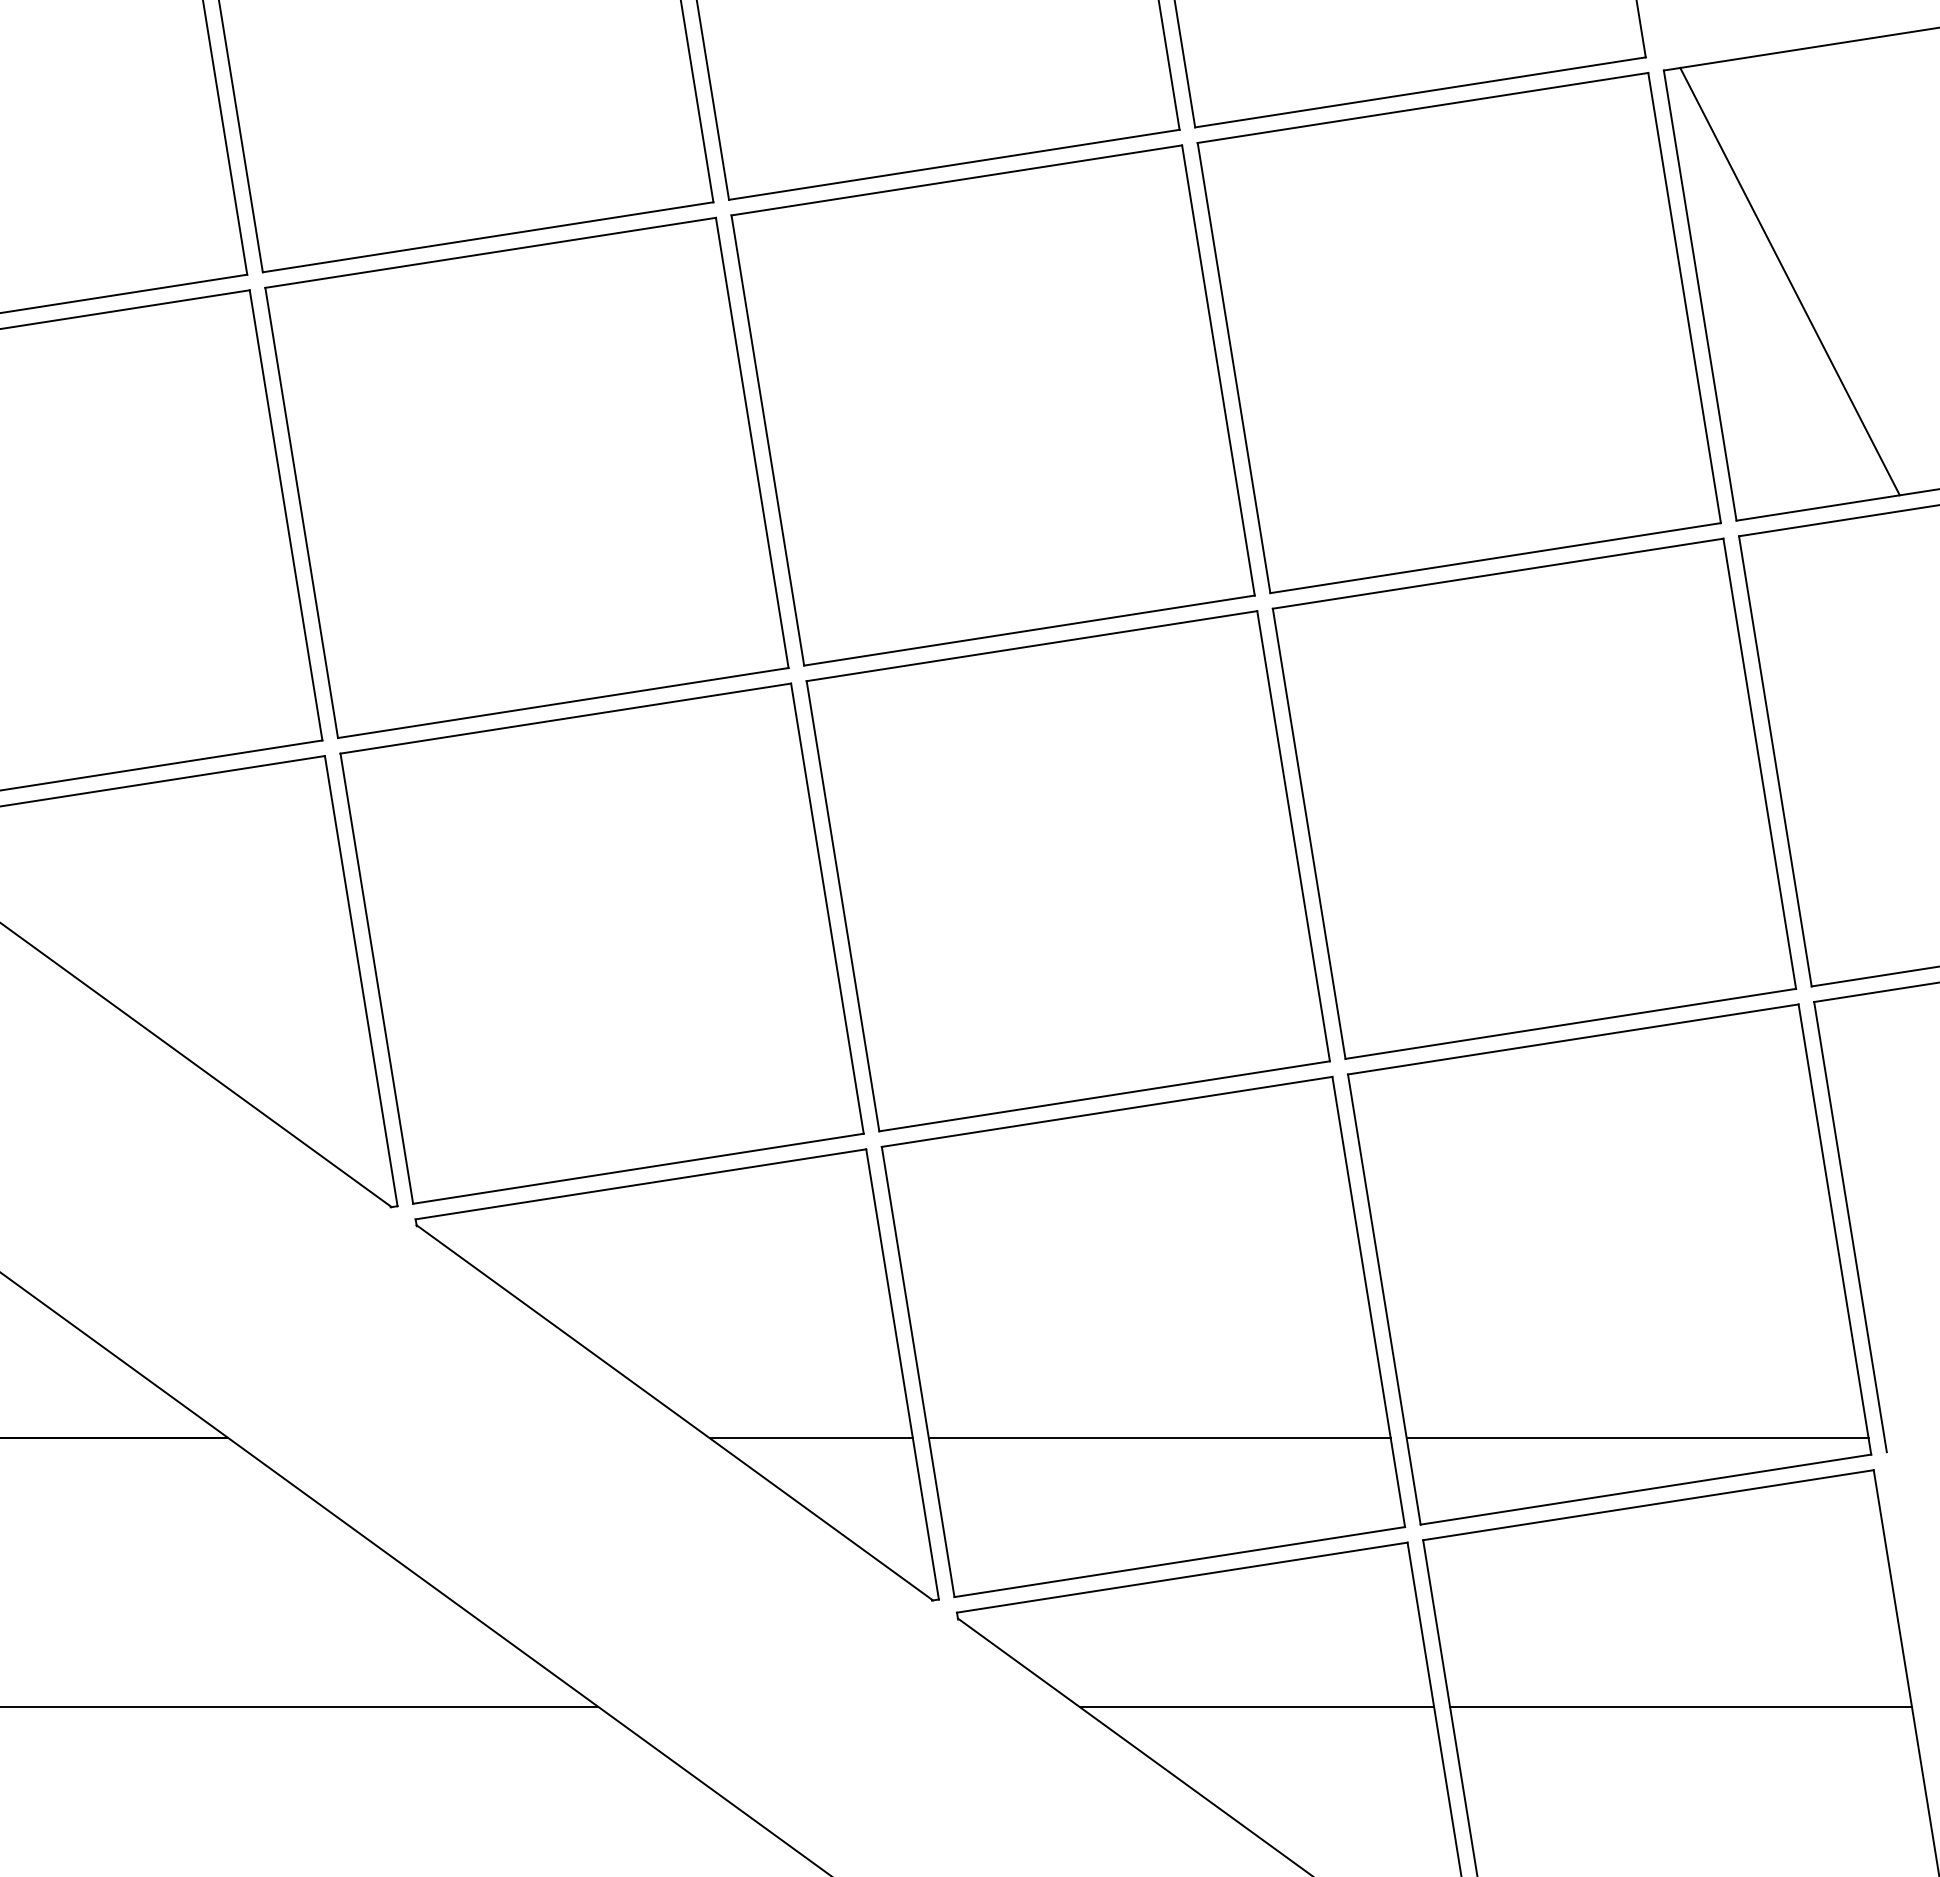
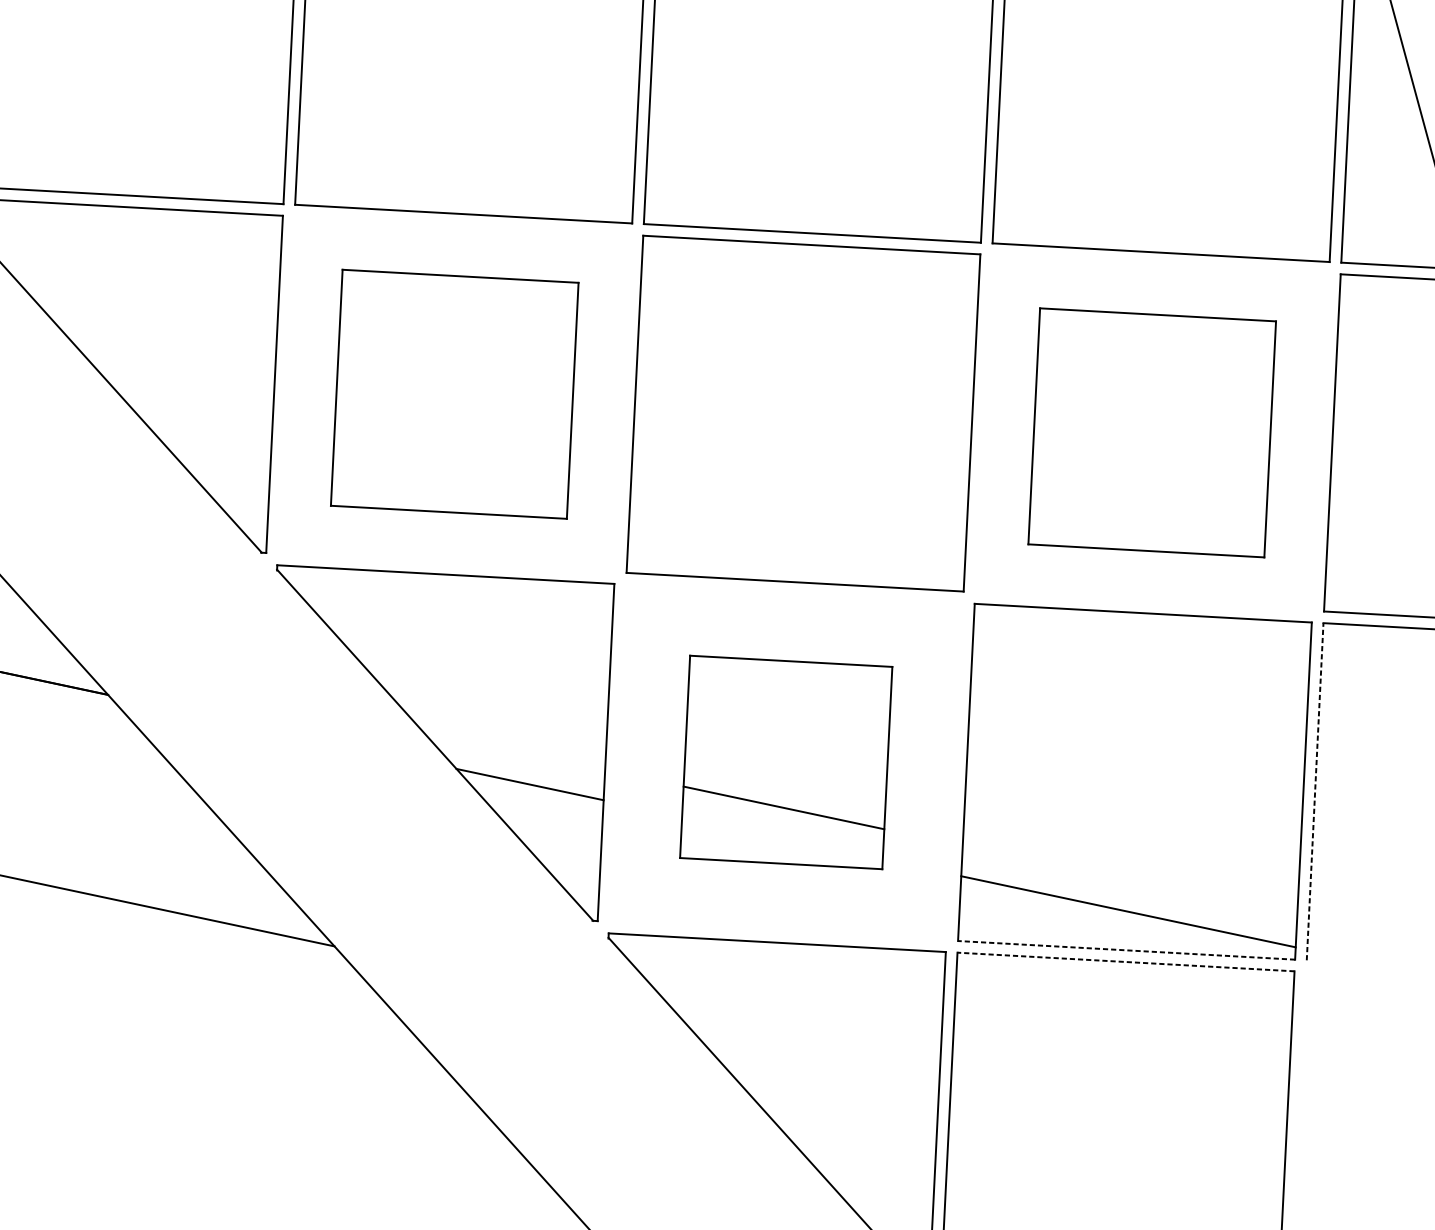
part: (1534, 798) -> (1152, 432), size x0.7
part: (601, 943) -> (454, 394), size x0.7
line: (1850, 1227) -> (1315, 792), solid -> dashed
part: (1143, 1336) -> (786, 762), size x0.6
line: (1645, 1489) -> (1126, 950), solid -> dashed
line: (1647, 1505) -> (1125, 962), solid -> dashed
line: (1256, 1706) -> (811, 1047), removed
line: (1680, 1706) -> (1118, 1112), removed

